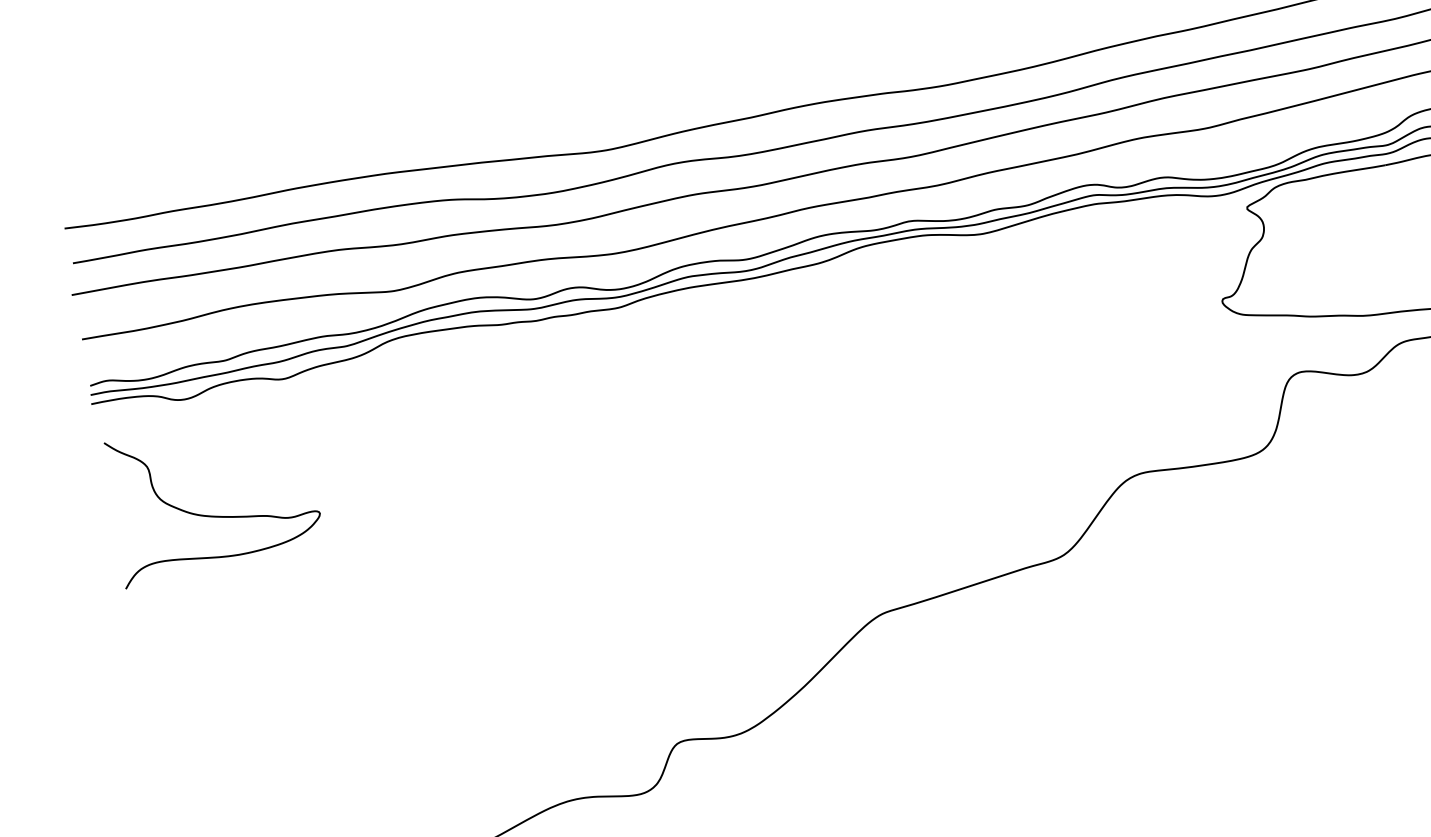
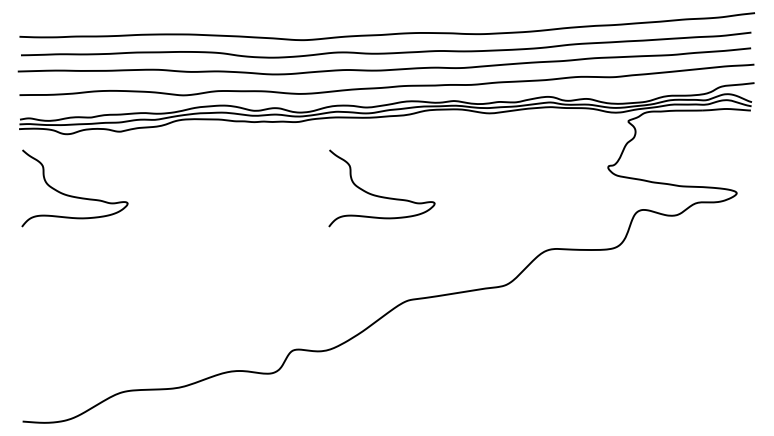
curve: (797, 422) -> (380, 195), added

